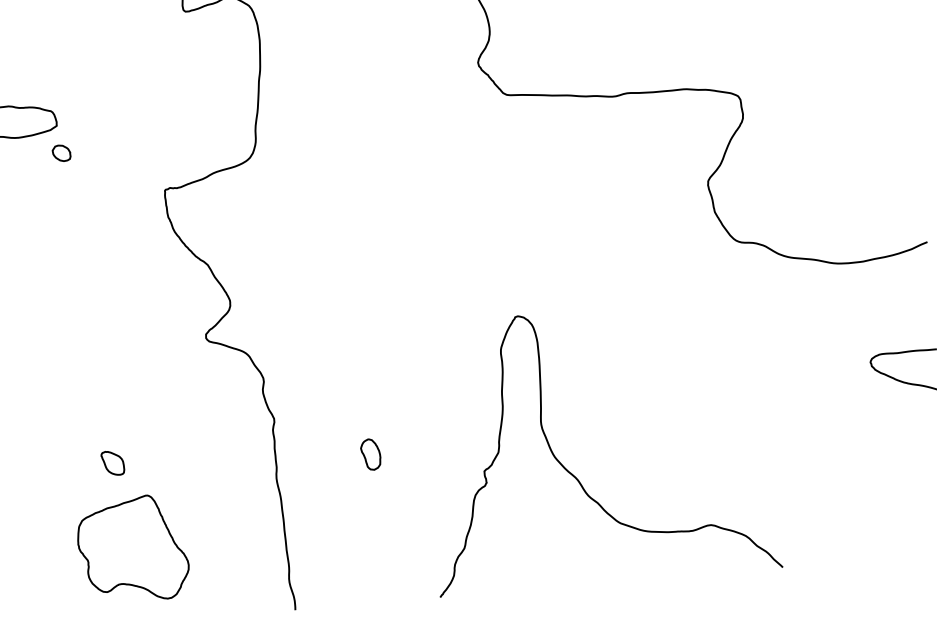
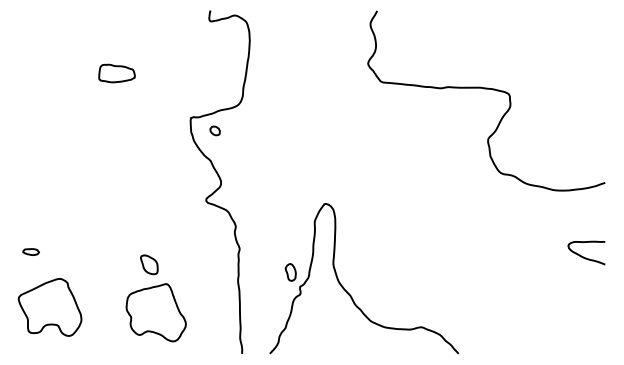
part: (60, 152) -> (214, 130), moved
part: (113, 462) -> (149, 264), size x1.43
curve: (575, 475) -> (349, 293), moved

